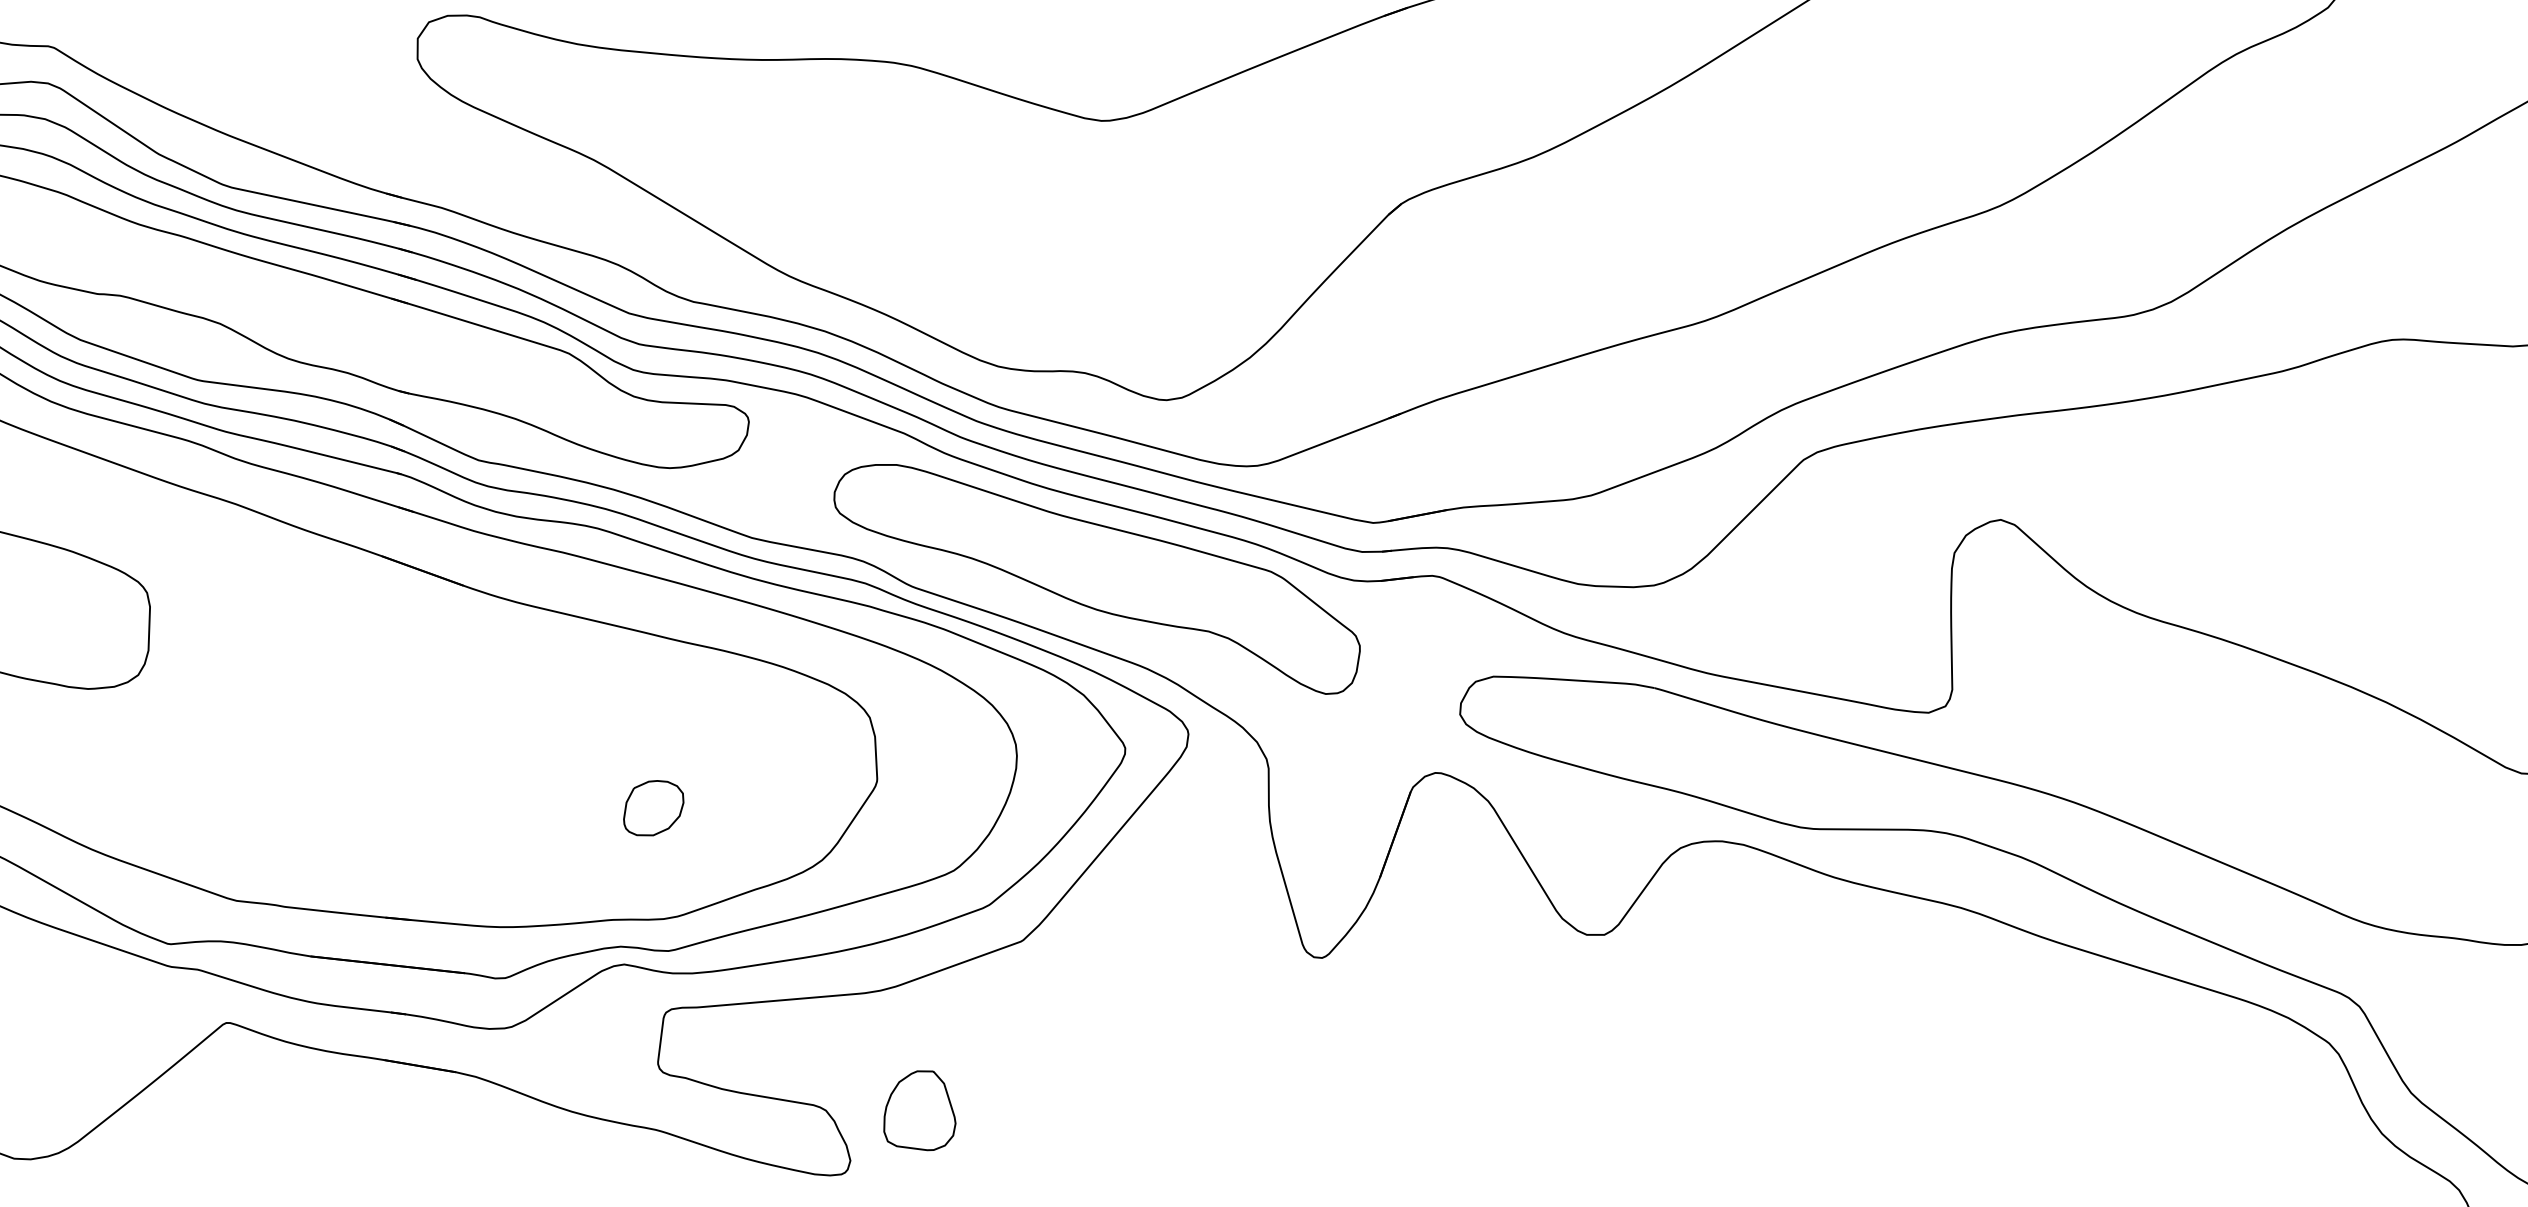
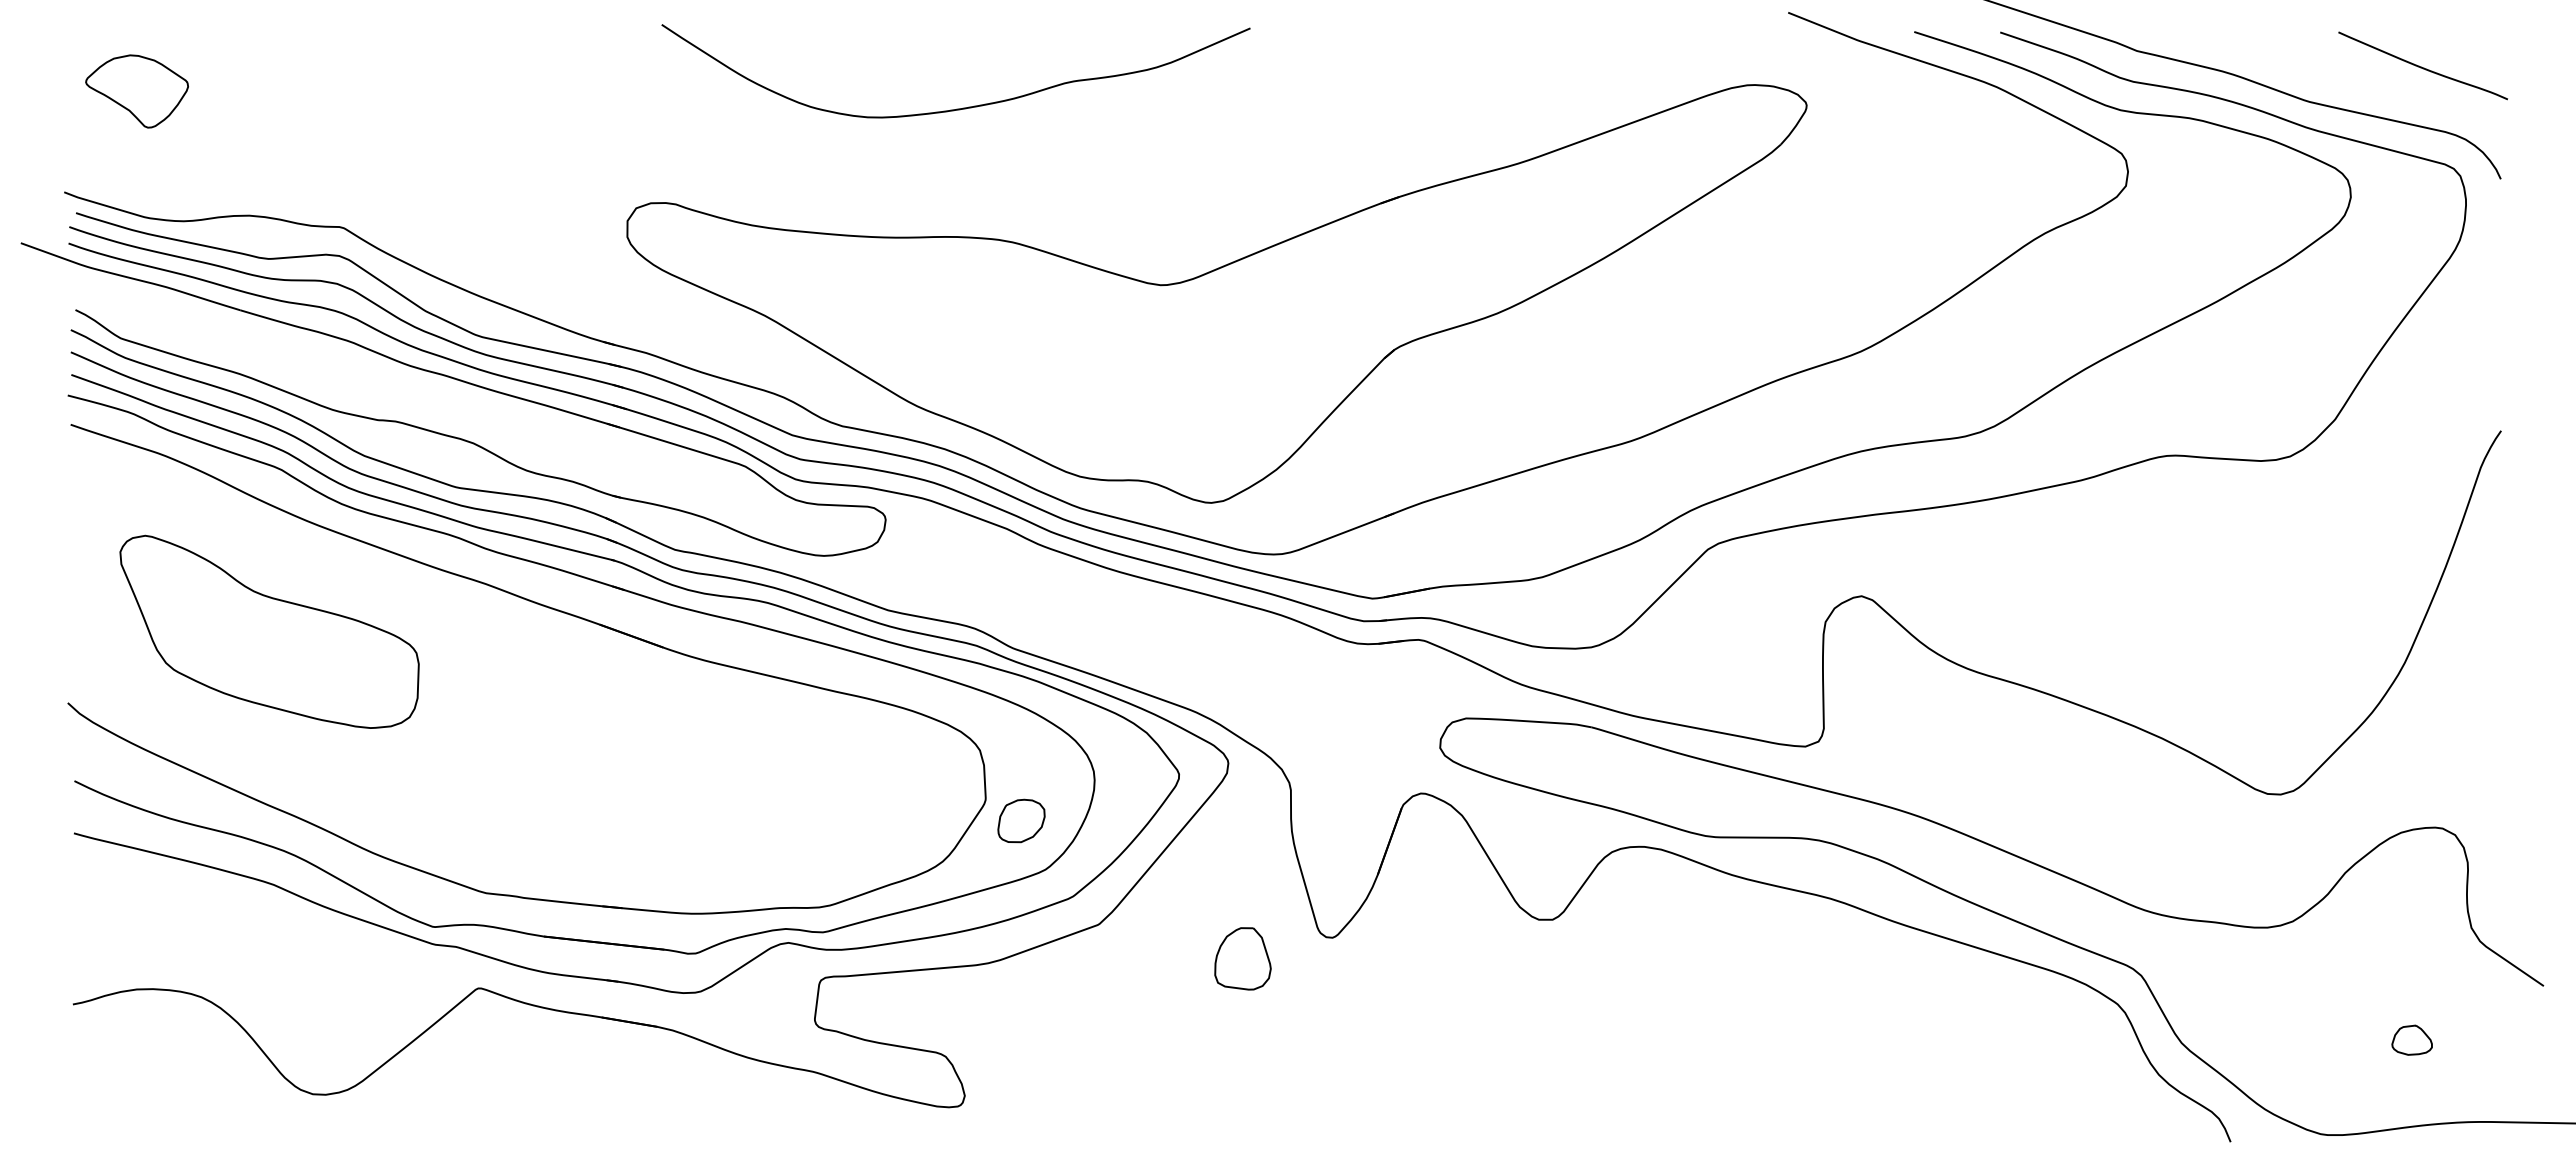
part: (1096, 579) -> (1156, 642), removed
part: (653, 807) -> (1021, 820), moved
part: (919, 1110) -> (1242, 958), moved

